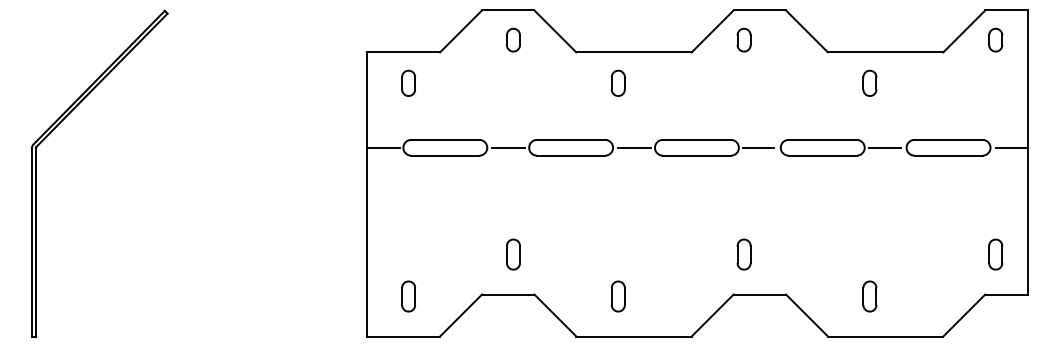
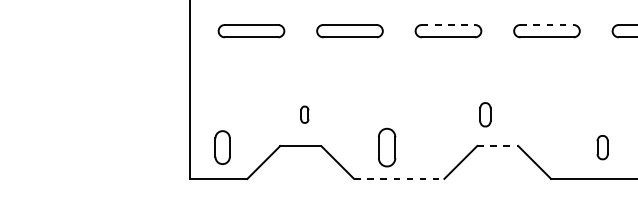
line: (697, 139) -> (448, 24), solid -> dashed
line: (823, 139) -> (547, 24), solid -> dashed
line: (382, 147) -> (202, 30), removed
line: (508, 147) -> (300, 30), removed
line: (634, 147) -> (399, 30), removed
line: (757, 147) -> (495, 30), removed
line: (884, 147) -> (595, 30), removed
part: (513, 254) -> (304, 114), size x0.7
line: (760, 294) -> (498, 146), solid -> dashed
part: (408, 296) -> (222, 147), size x1.4
part: (617, 296) -> (386, 147), size x1.6
part: (869, 296) -> (602, 147), moved
line: (634, 336) -> (399, 178), solid -> dashed

